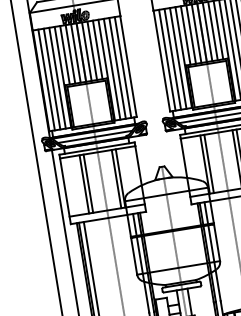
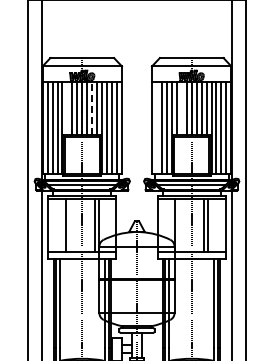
line: (190, 34) -> (181, 108), removed
line: (92, 50) -> (92, 108), solid -> dashed
line: (65, 54) -> (67, 108), removed
line: (167, 59) -> (157, 127), removed
line: (208, 163) -> (178, 225), removed
line: (88, 183) -> (69, 225), removed

